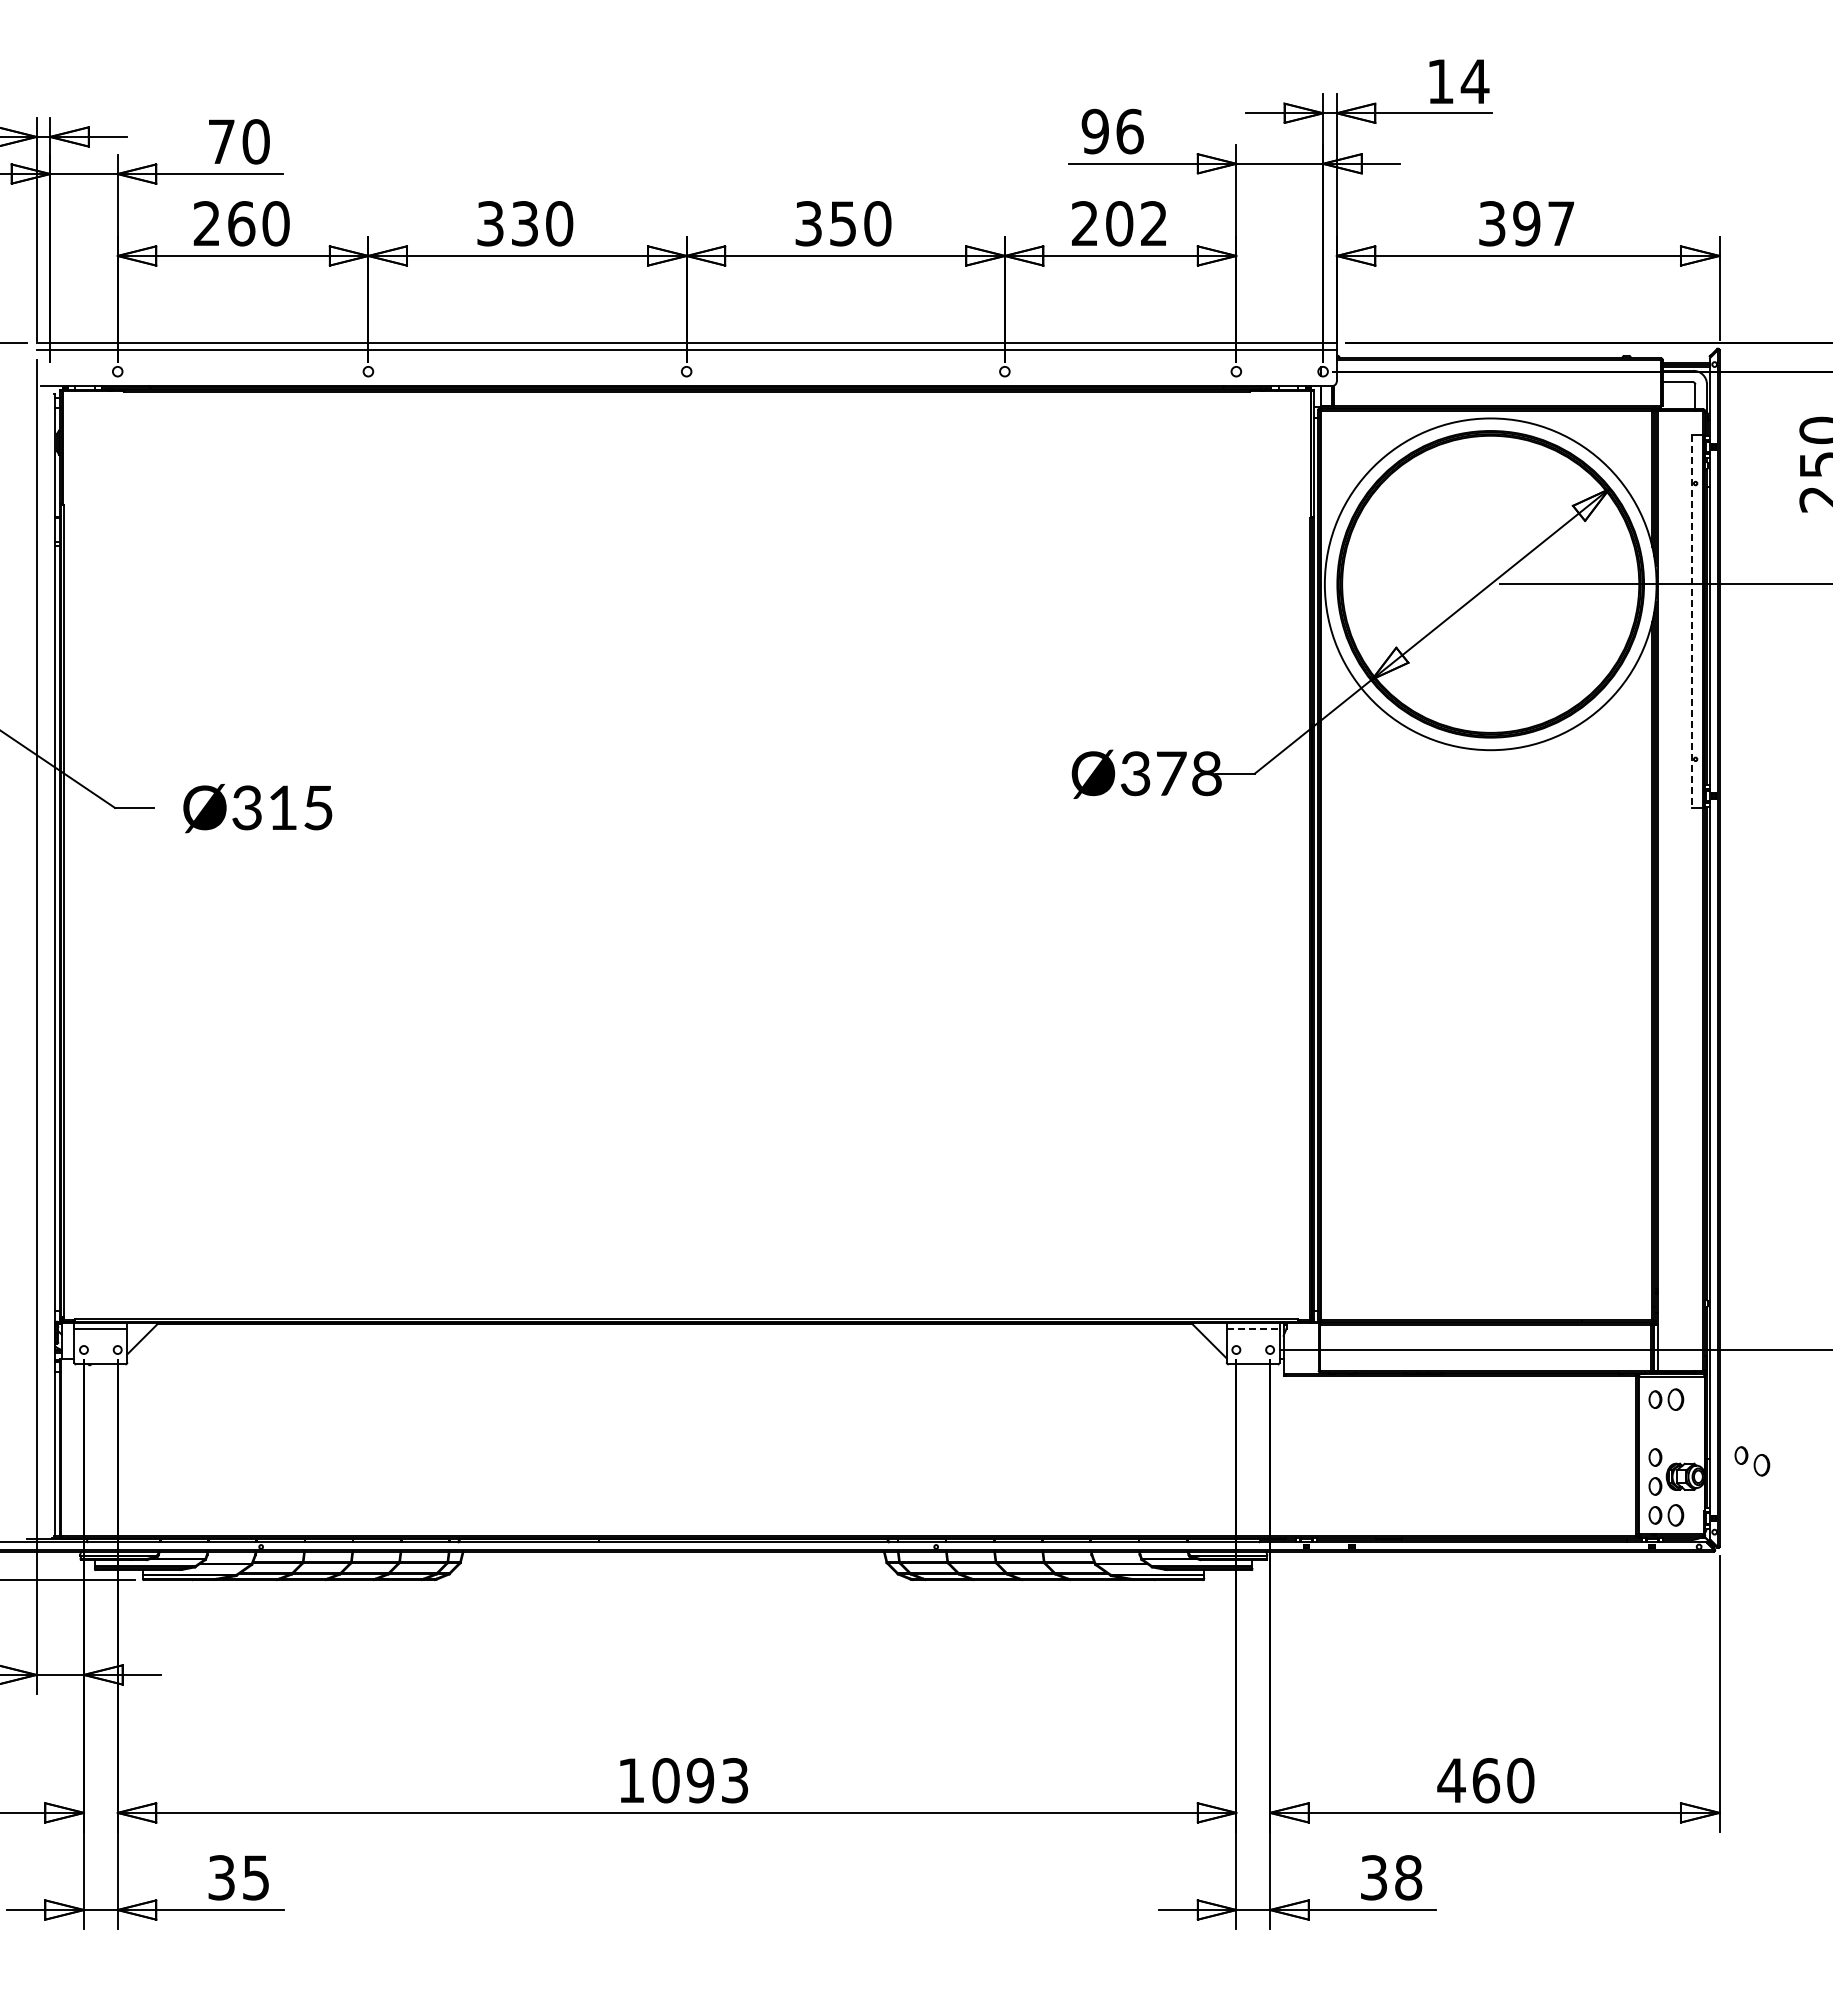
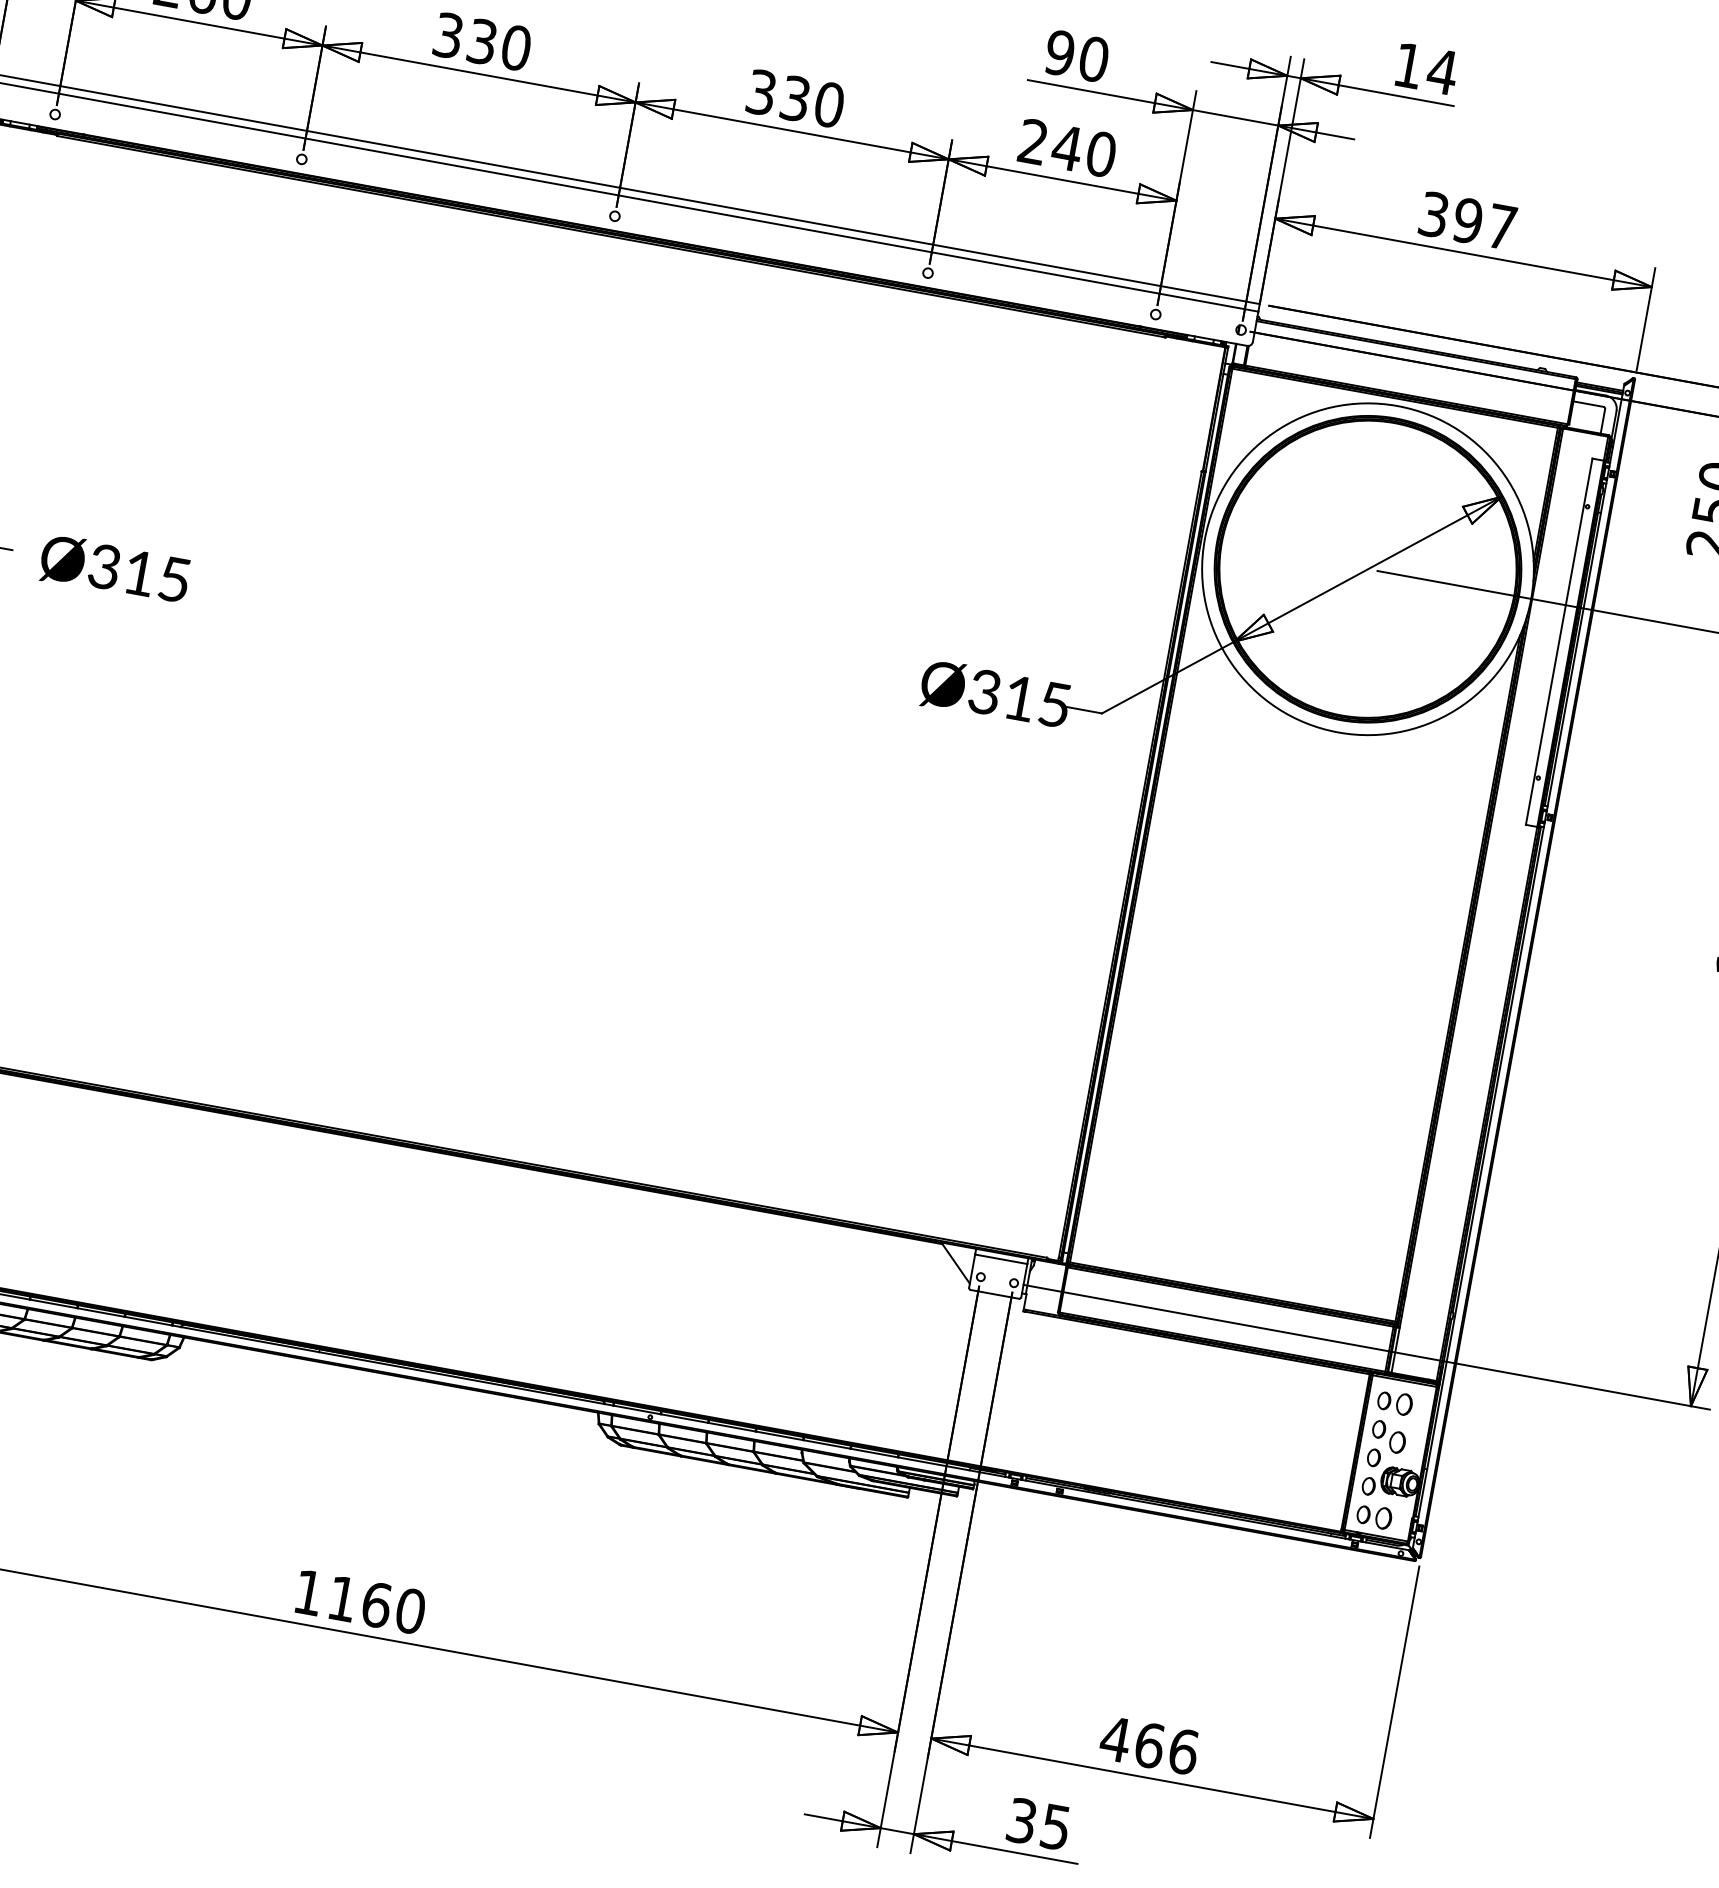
text: (1129, 131) -> (1093, 59), 96 -> 90
text: (843, 223) -> (795, 98), 350 -> 330
text: (1136, 223) -> (1084, 150), 202 -> 240
line: (1691, 621) -> (1558, 641), dashed -> solid
text: (1189, 773) -> (1037, 701), Ø378 -> Ø315
line: (1253, 1328) -> (1001, 1259), dashed -> solid
part: (1752, 1461) -> (1388, 1437), moved
text: (700, 1780) -> (376, 1604), 1093 -> 1160
text: (1520, 1780) -> (1183, 1751), 460 -> 466
text: (1408, 1877) -> (1055, 1826), 38 -> 35

